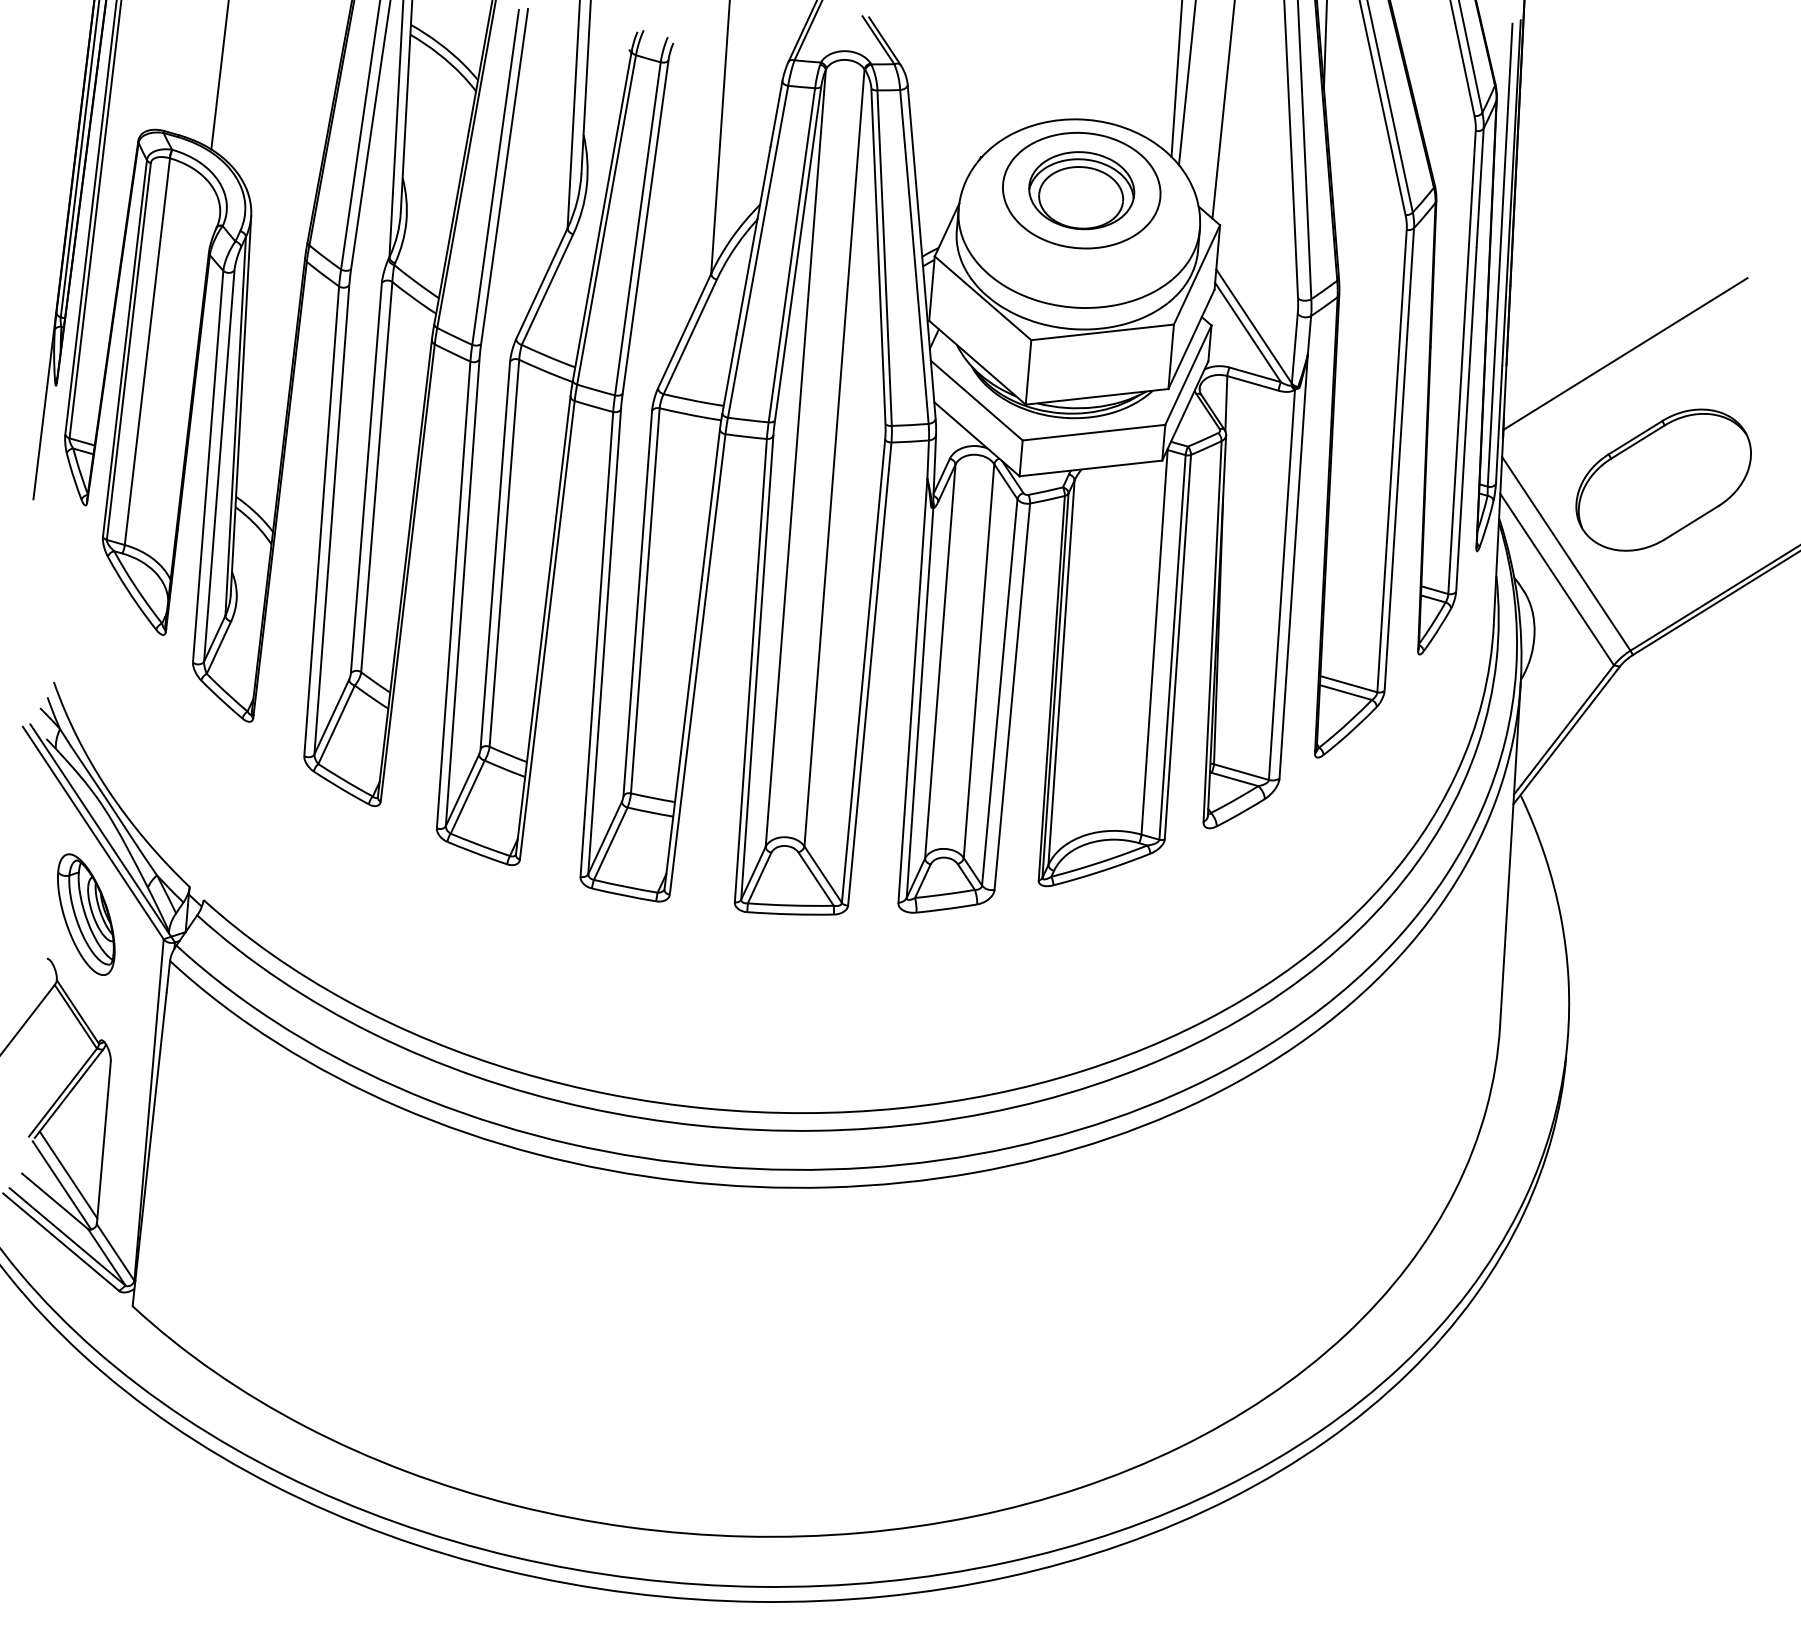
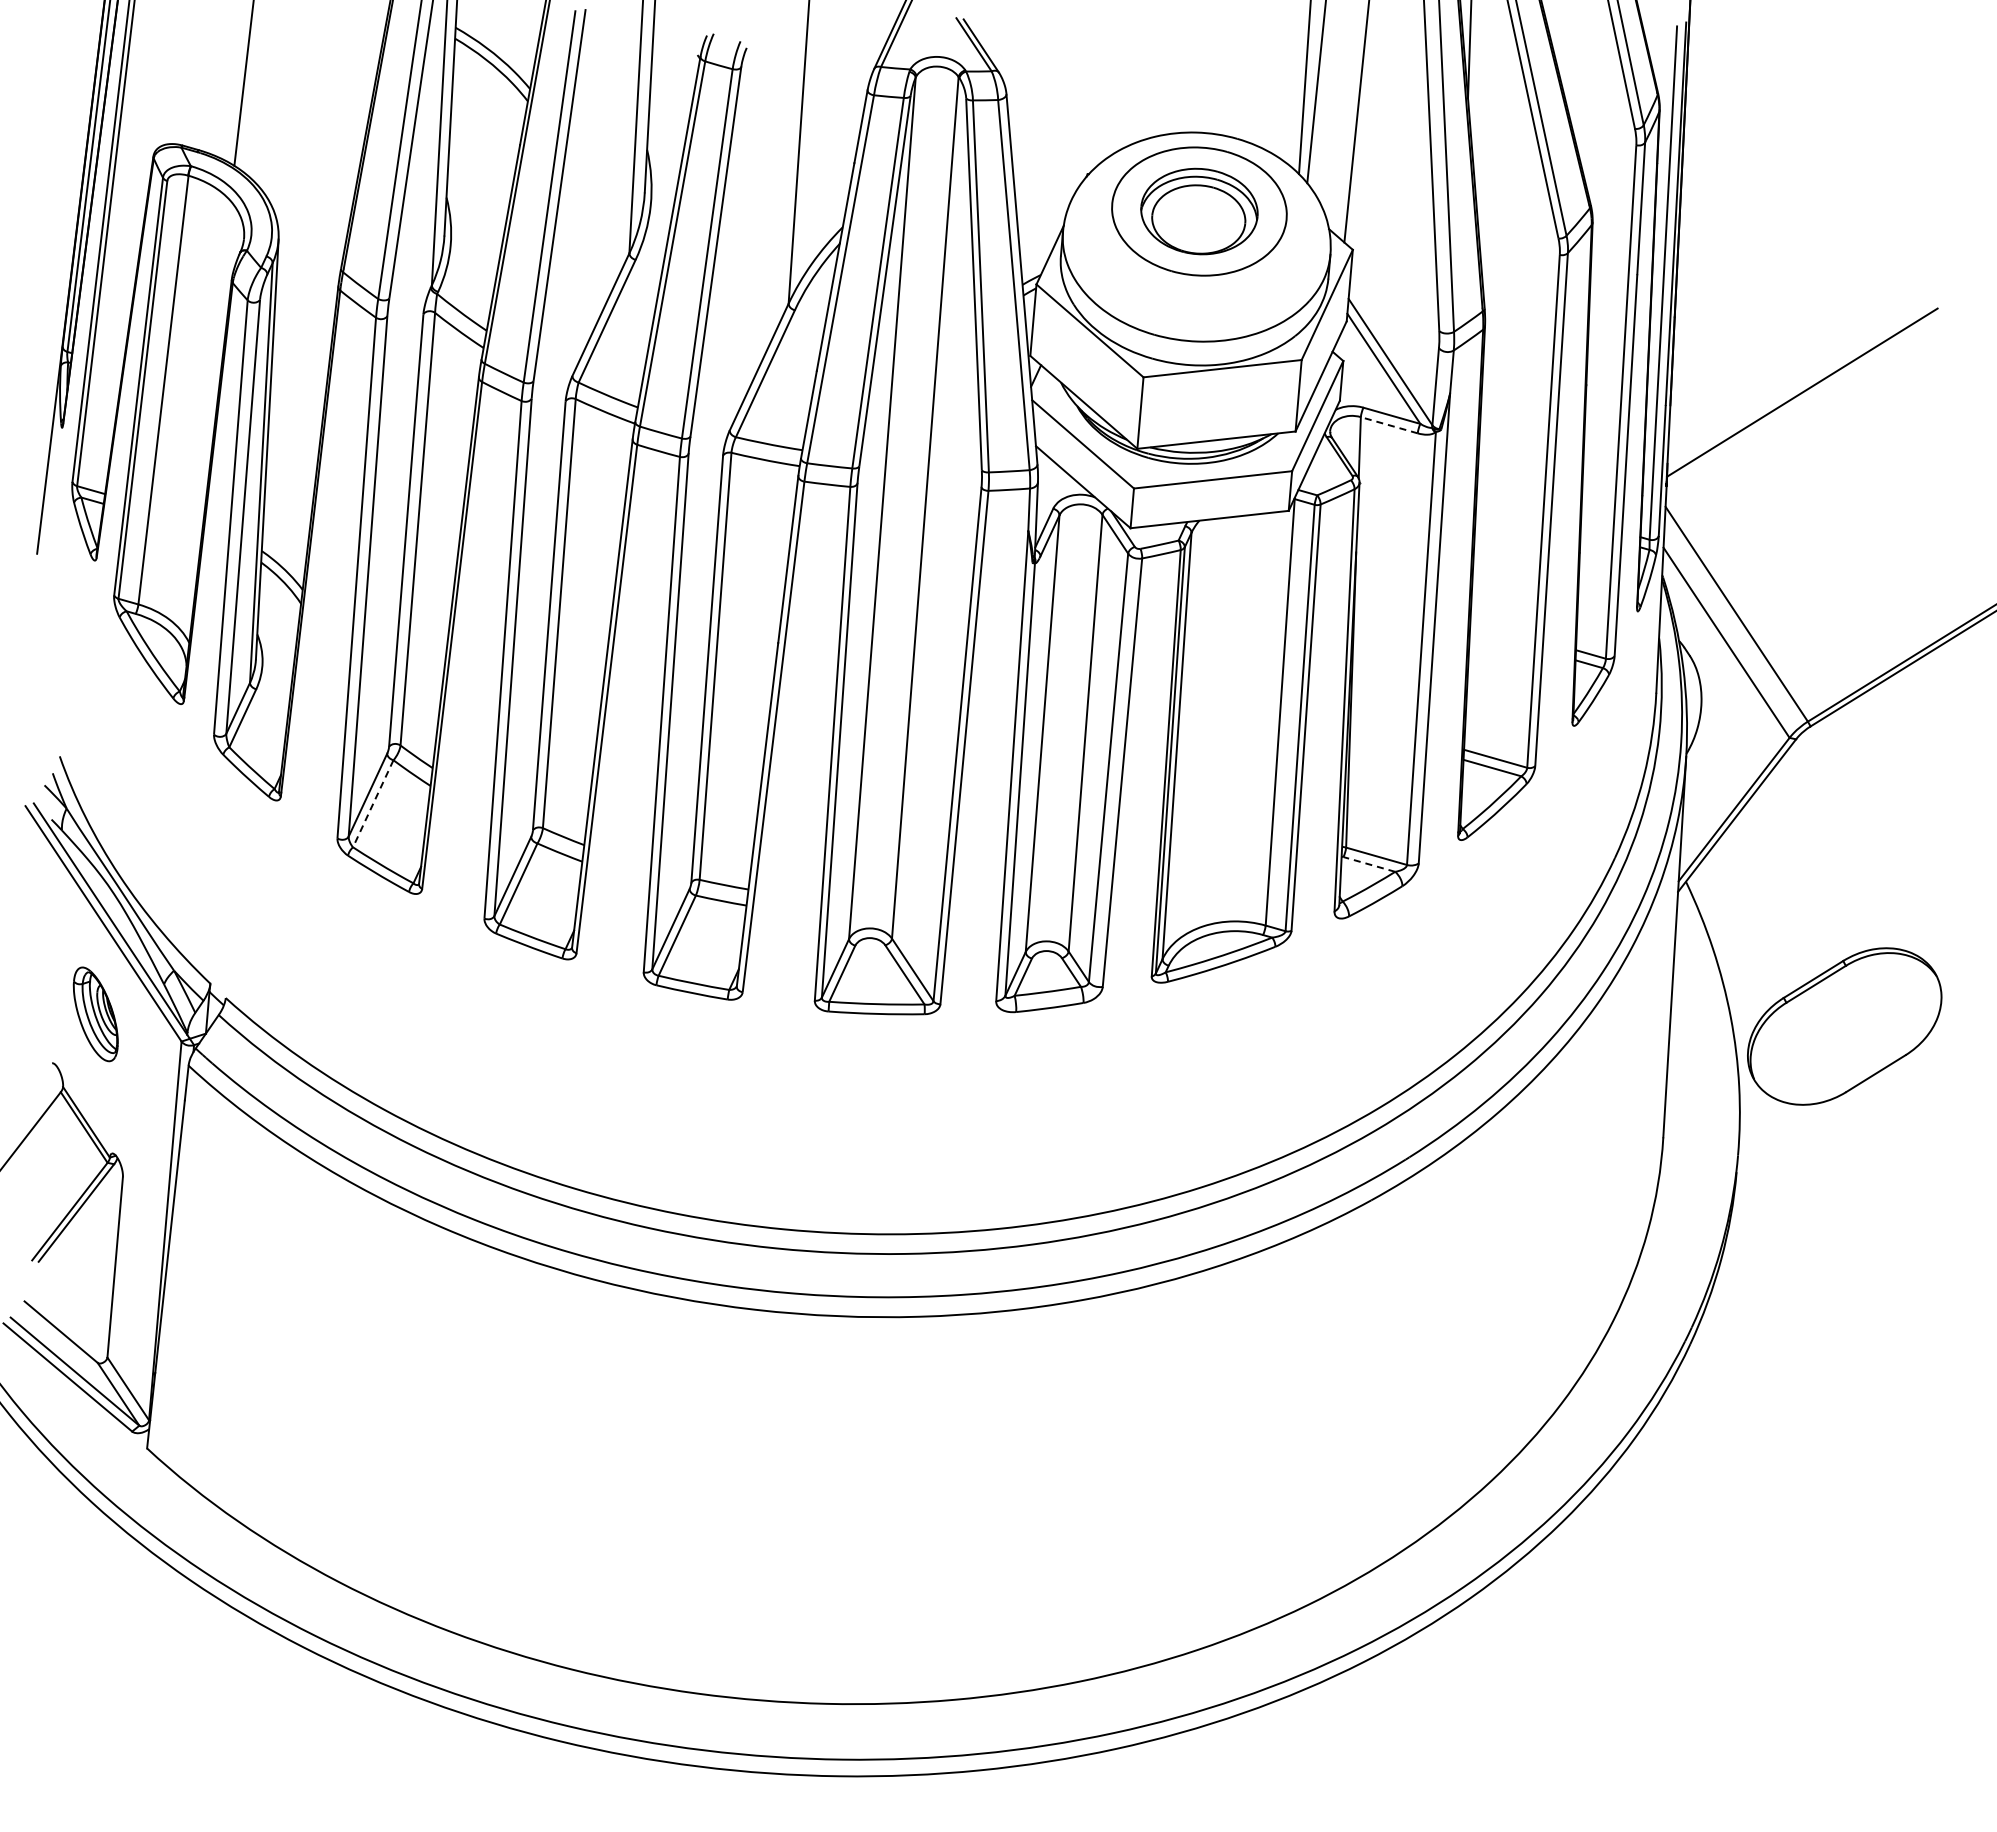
line: (1253, 383) -> (1389, 425), solid -> dashed
part: (1663, 480) -> (1844, 1026), moved
line: (336, 725) -> (373, 804), solid -> dashed
line: (1235, 779) -> (1369, 864), solid -> dashed
part: (86, 914) -> (95, 1014), size x0.7
line: (68, 1174) -> (76, 1302), removed
line: (61, 1185) -> (68, 1314), removed

